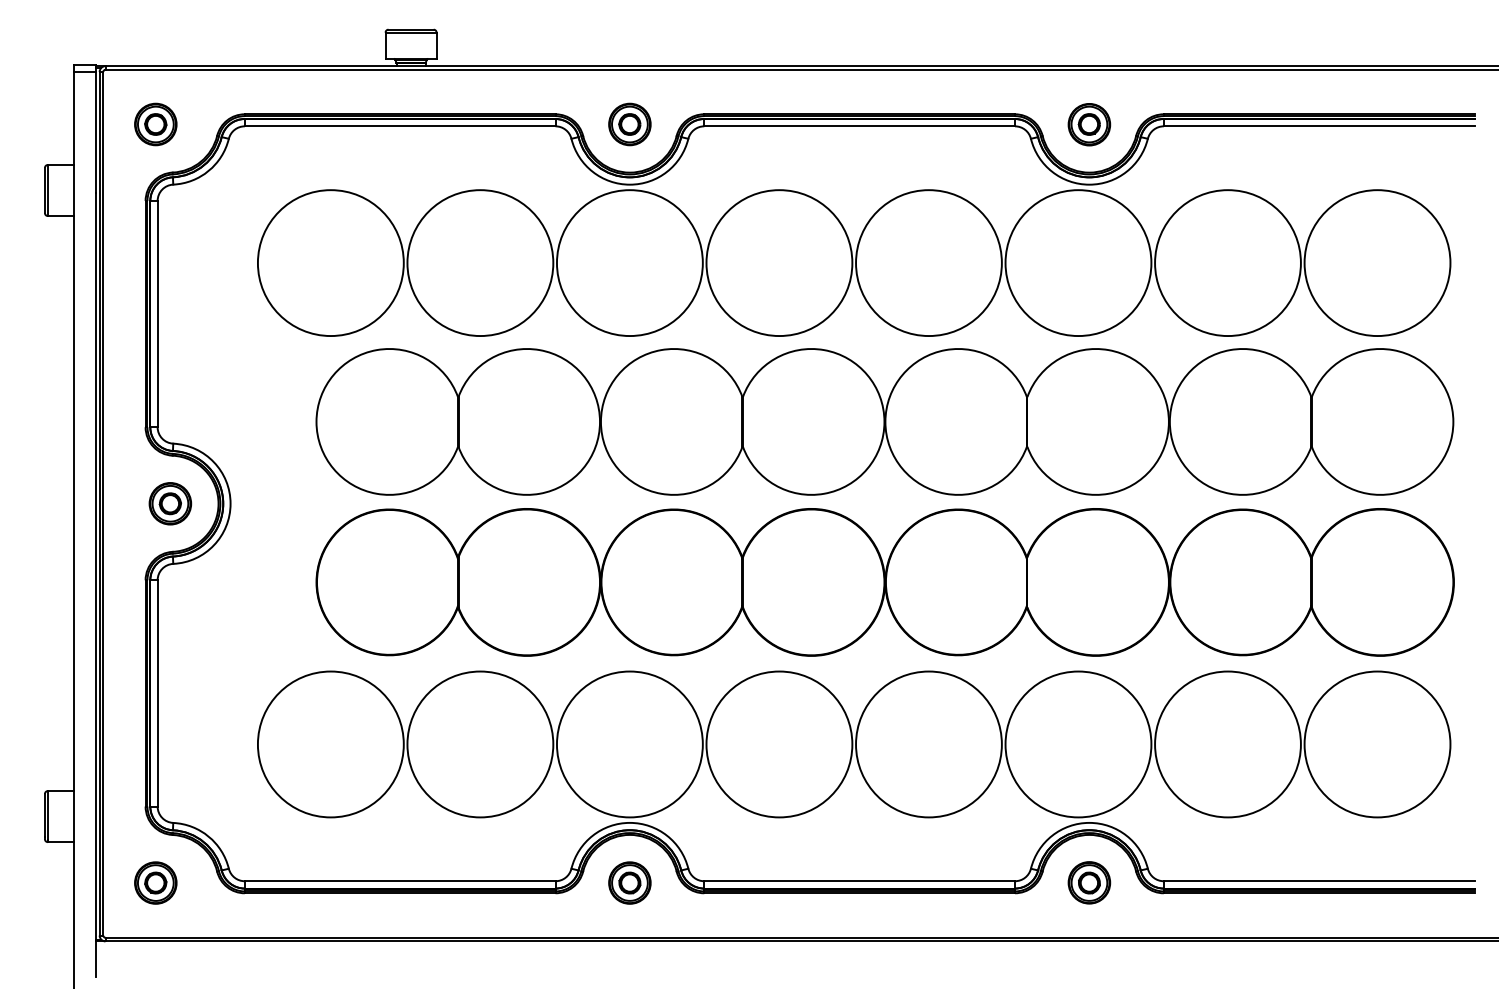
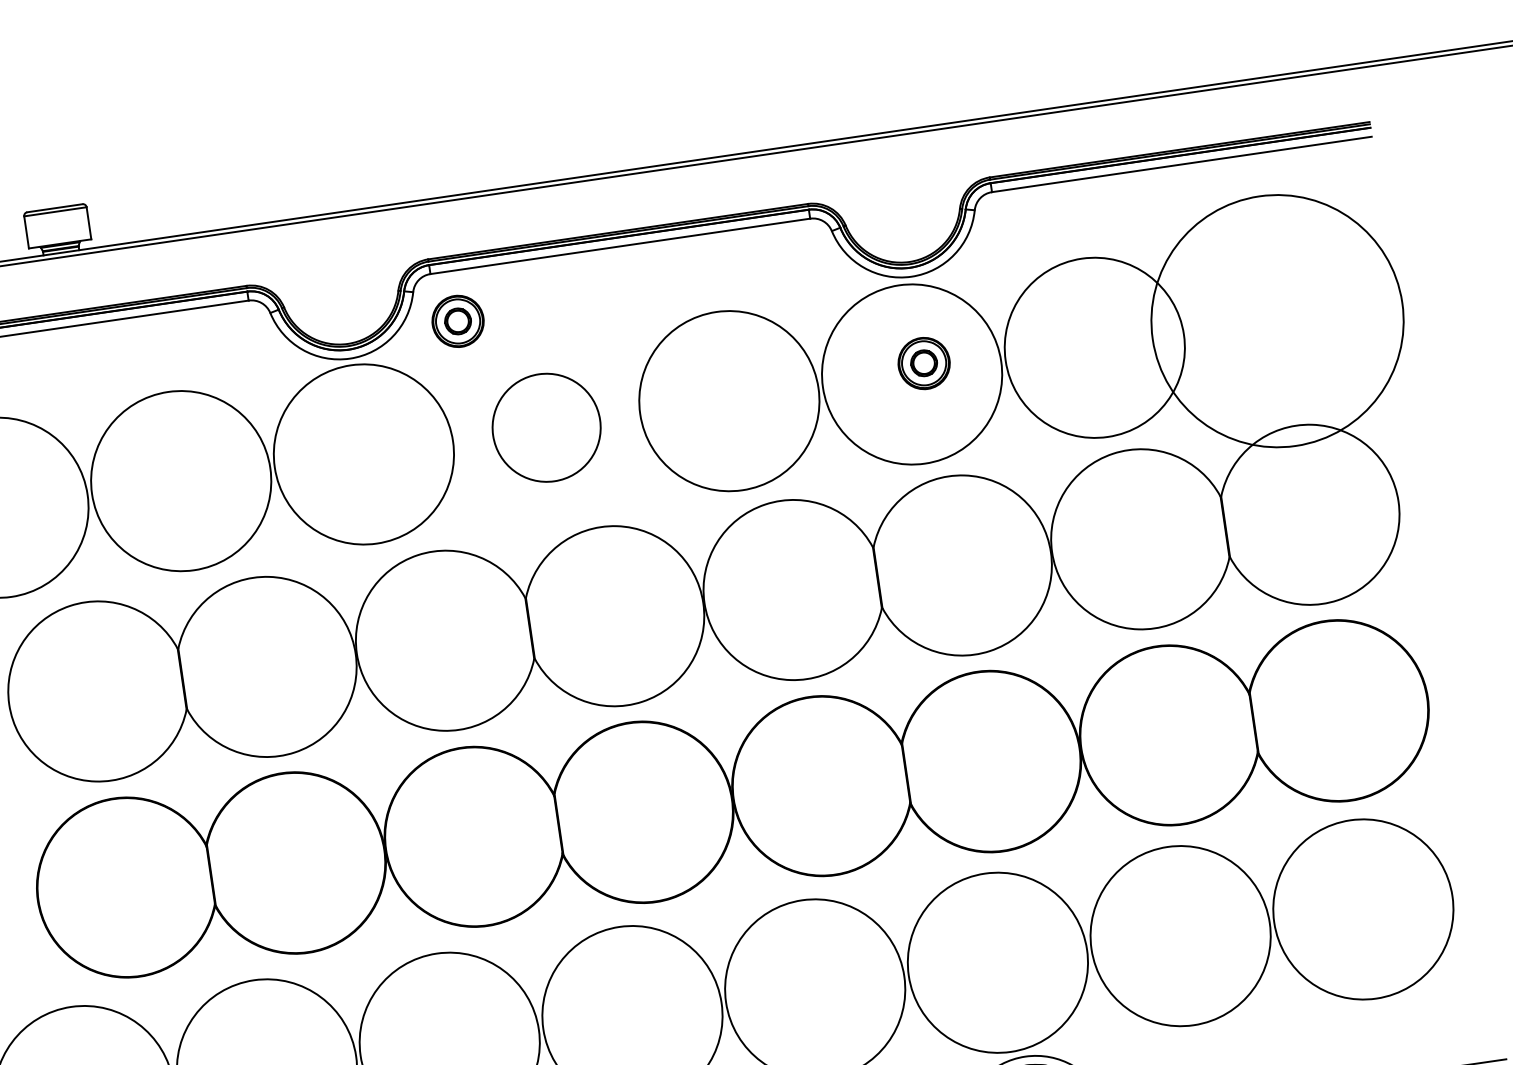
part: (629, 124) -> (457, 321), moved
part: (1089, 124) -> (924, 363), moved
circle: (779, 263) -> (546, 428), size x0.6
circle: (1377, 263) -> (1277, 321), size x1.4

